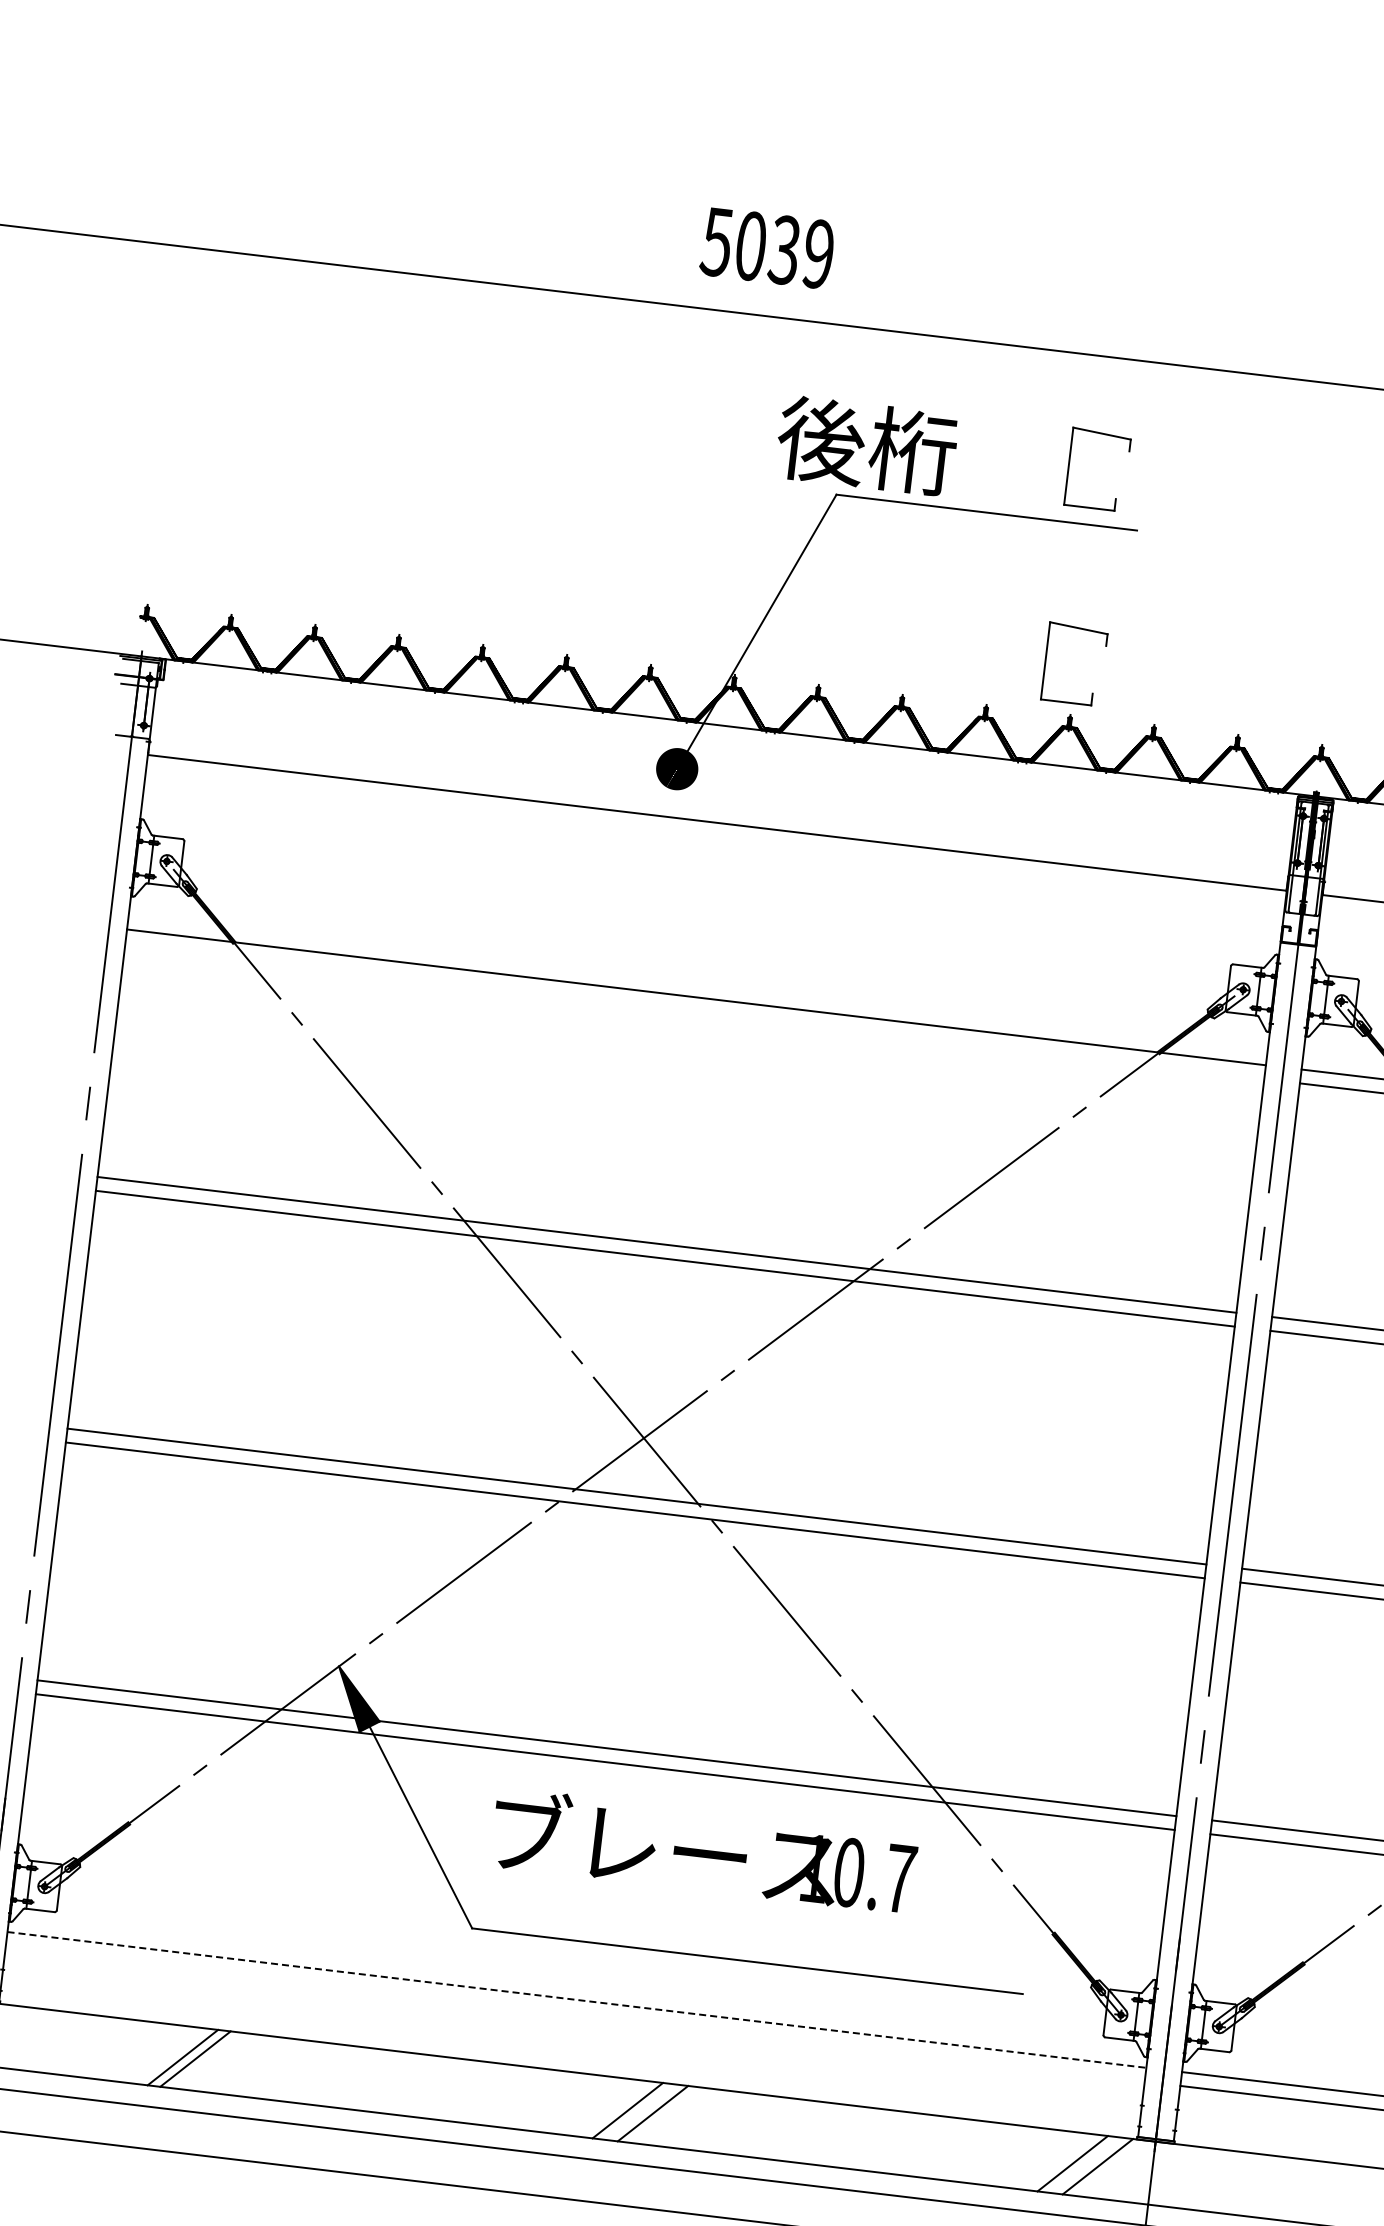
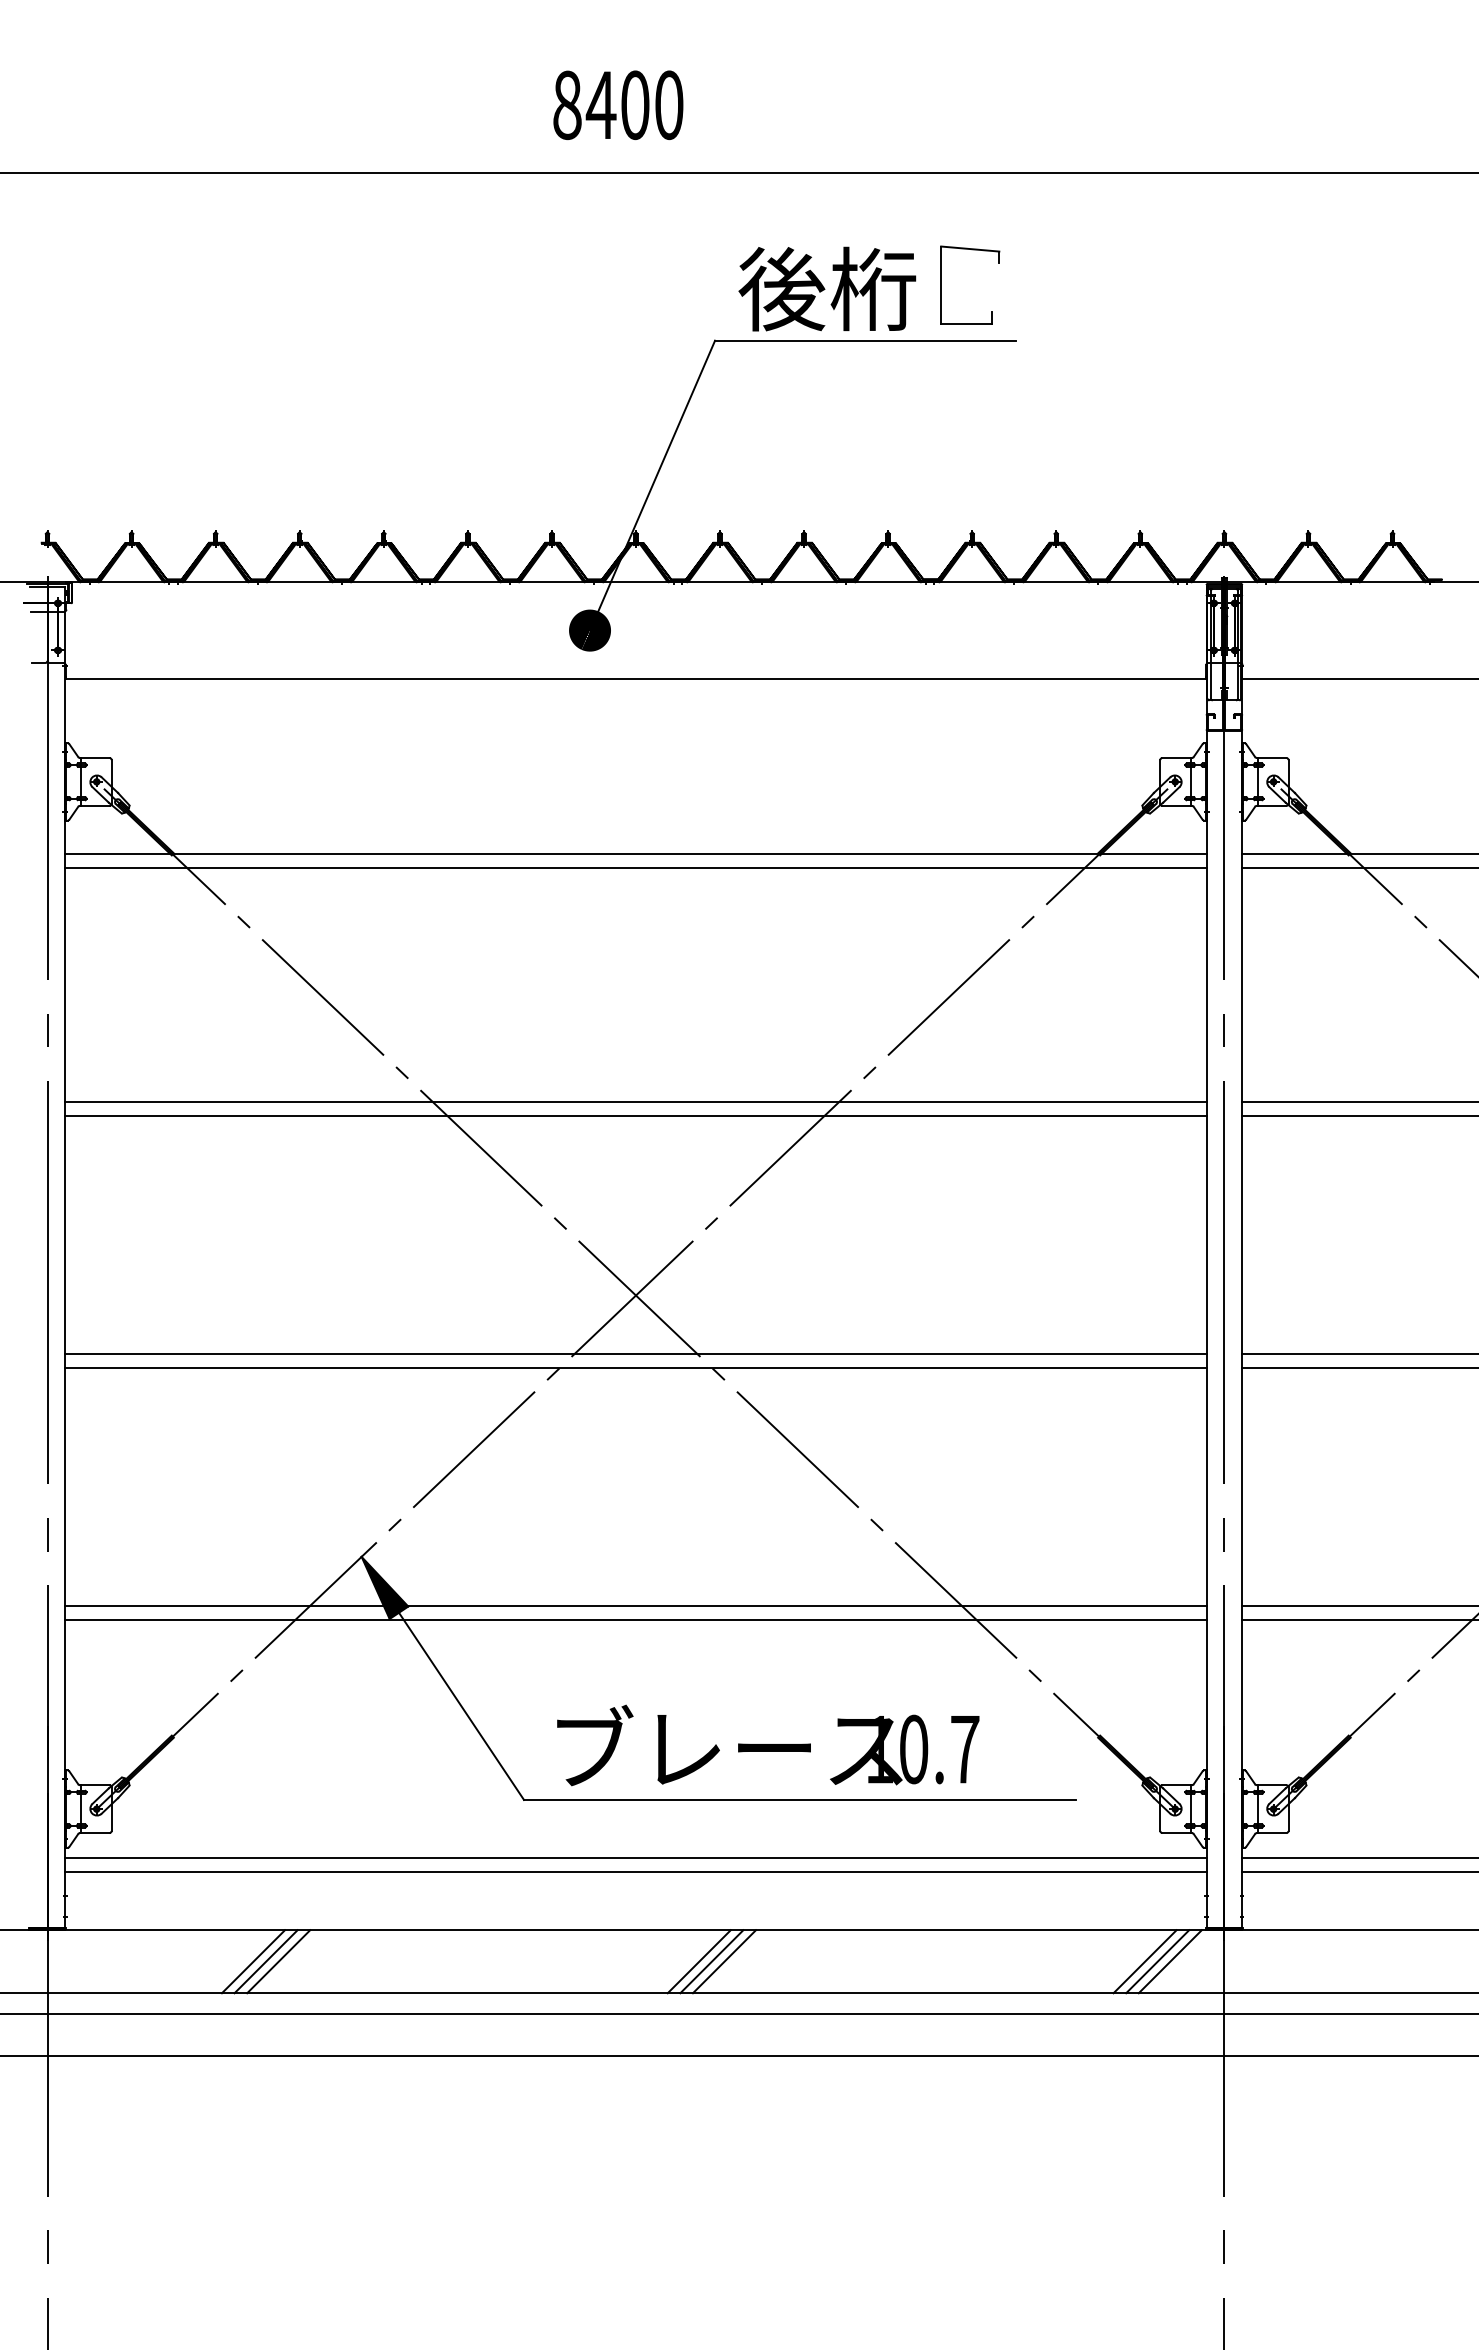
text: (767, 248) -> (617, 105), 5039 -> 8400
text: (867, 445) -> (827, 288), moved
part: (1045, 660) -> (941, 479), removed
line: (694, 1011) -> (635, 867), added
text: (704, 1851) -> (768, 1745), moved
line: (576, 2000) -> (635, 1858), dashed -> solid
line: (574, 2014) -> (635, 1872), added
line: (207, 2060) -> (278, 1961), added
line: (640, 2111) -> (711, 1961), added
line: (1085, 2164) -> (1157, 1961), added

